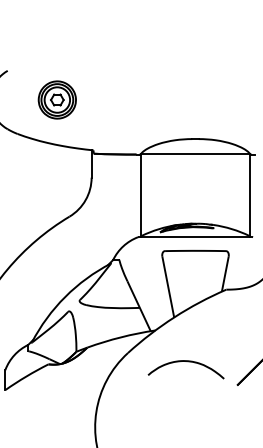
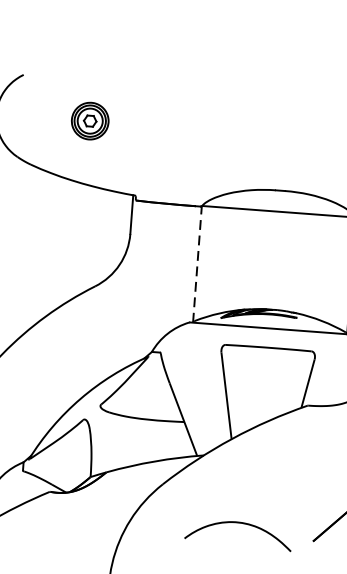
part: (56, 99) -> (89, 120), size x0.7
line: (140, 195) -> (197, 264), solid -> dashed
curve: (187, 362) -> (241, 524), moved

